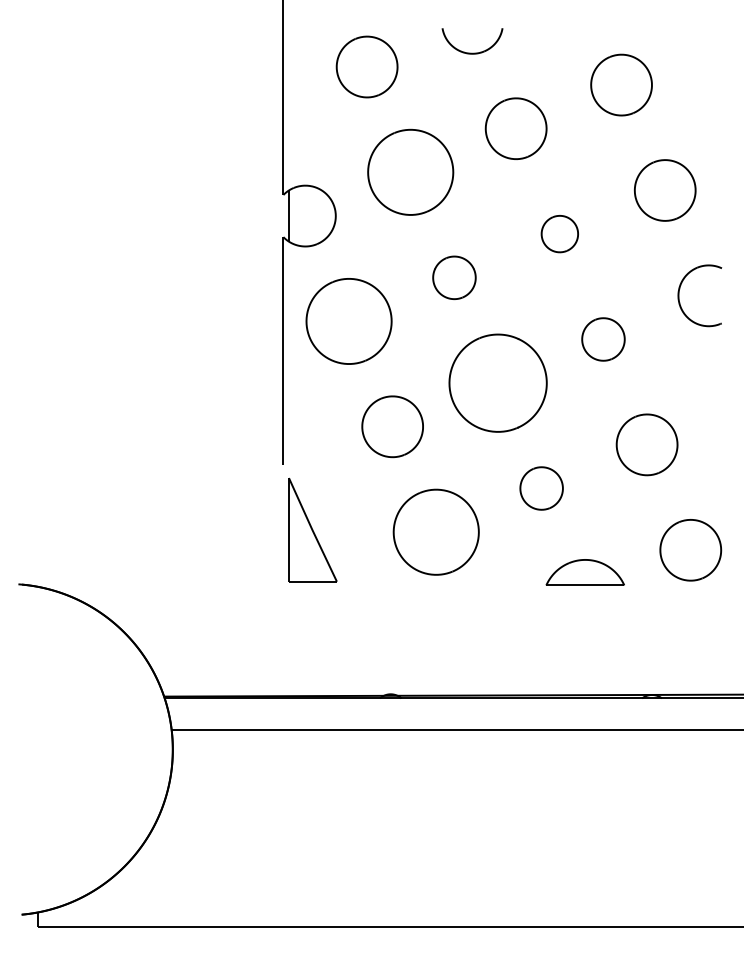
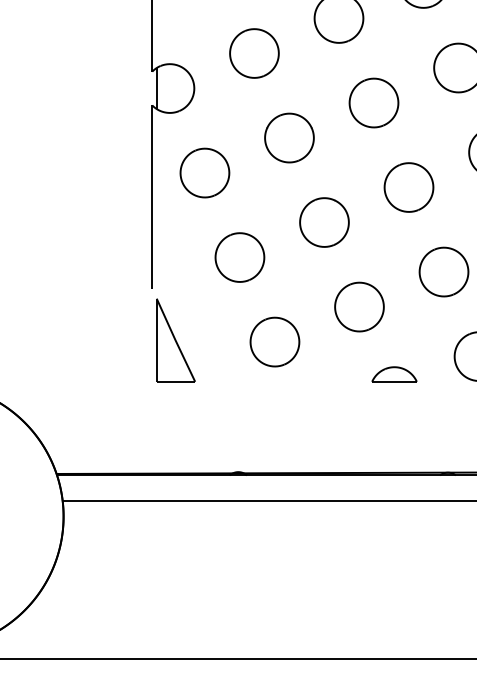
part: (410, 172) -> (254, 53), size x0.71
part: (559, 233) -> (373, 102), size x1.67
part: (454, 277) -> (289, 137), size x1.43
part: (348, 321) -> (204, 173), size x0.71
part: (603, 339) -> (409, 187), size x1.43
part: (497, 382) -> (324, 222), size x0.62
part: (541, 488) -> (359, 307), size x1.43
part: (436, 531) -> (275, 341), size x0.71
part: (585, 572) -> (394, 374), size x0.71

